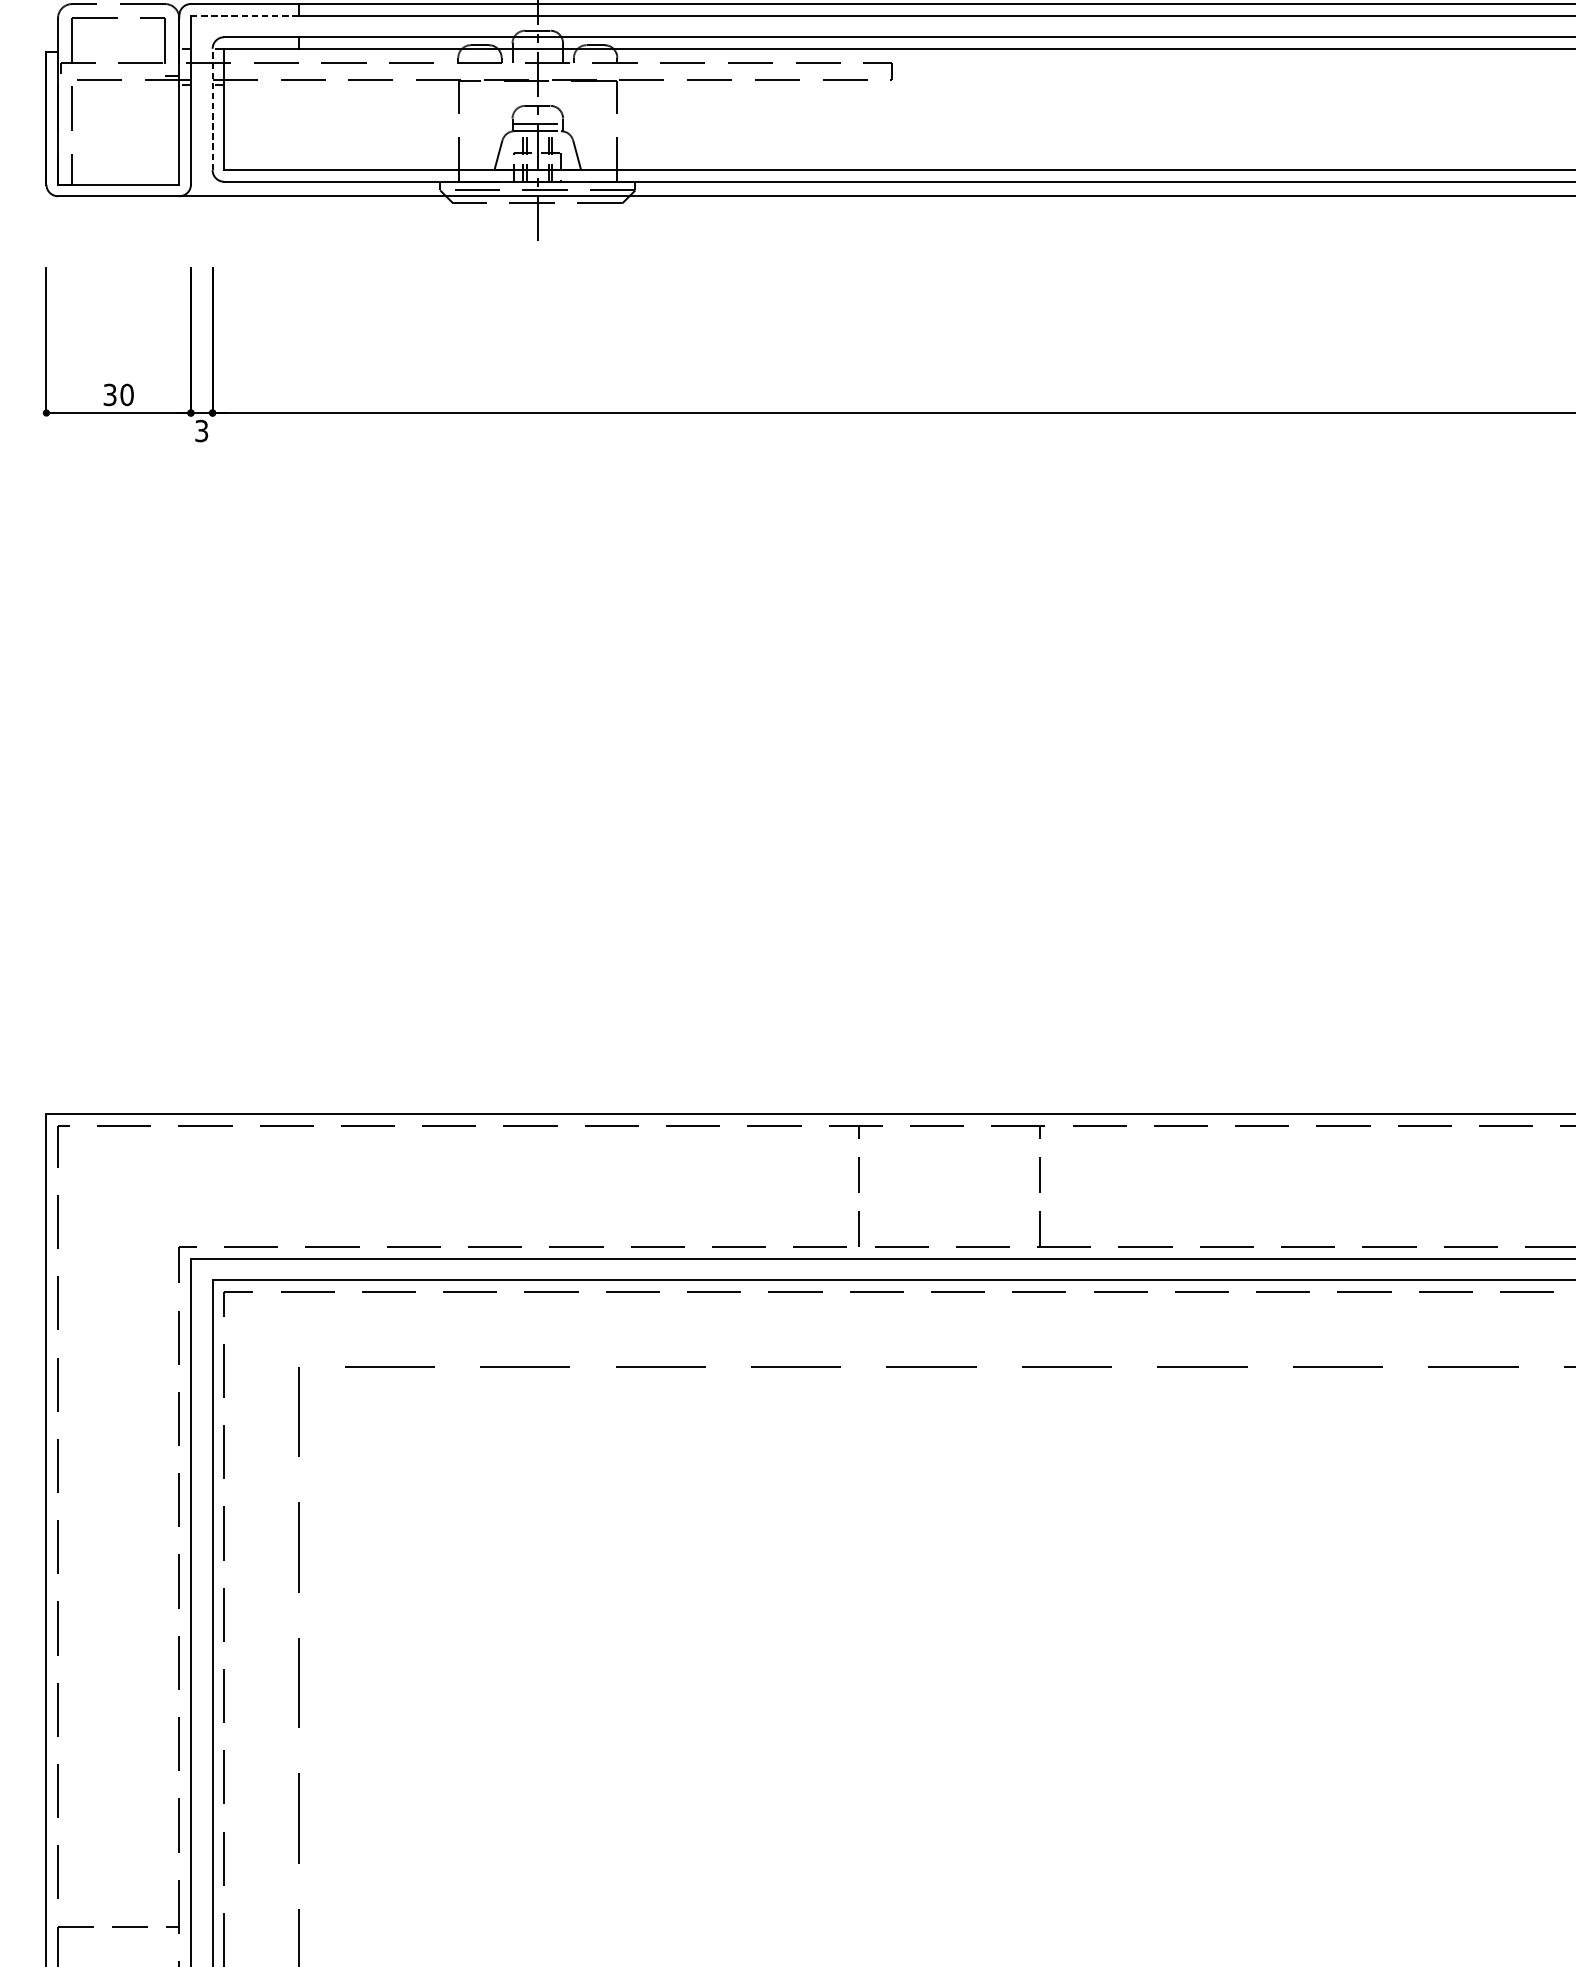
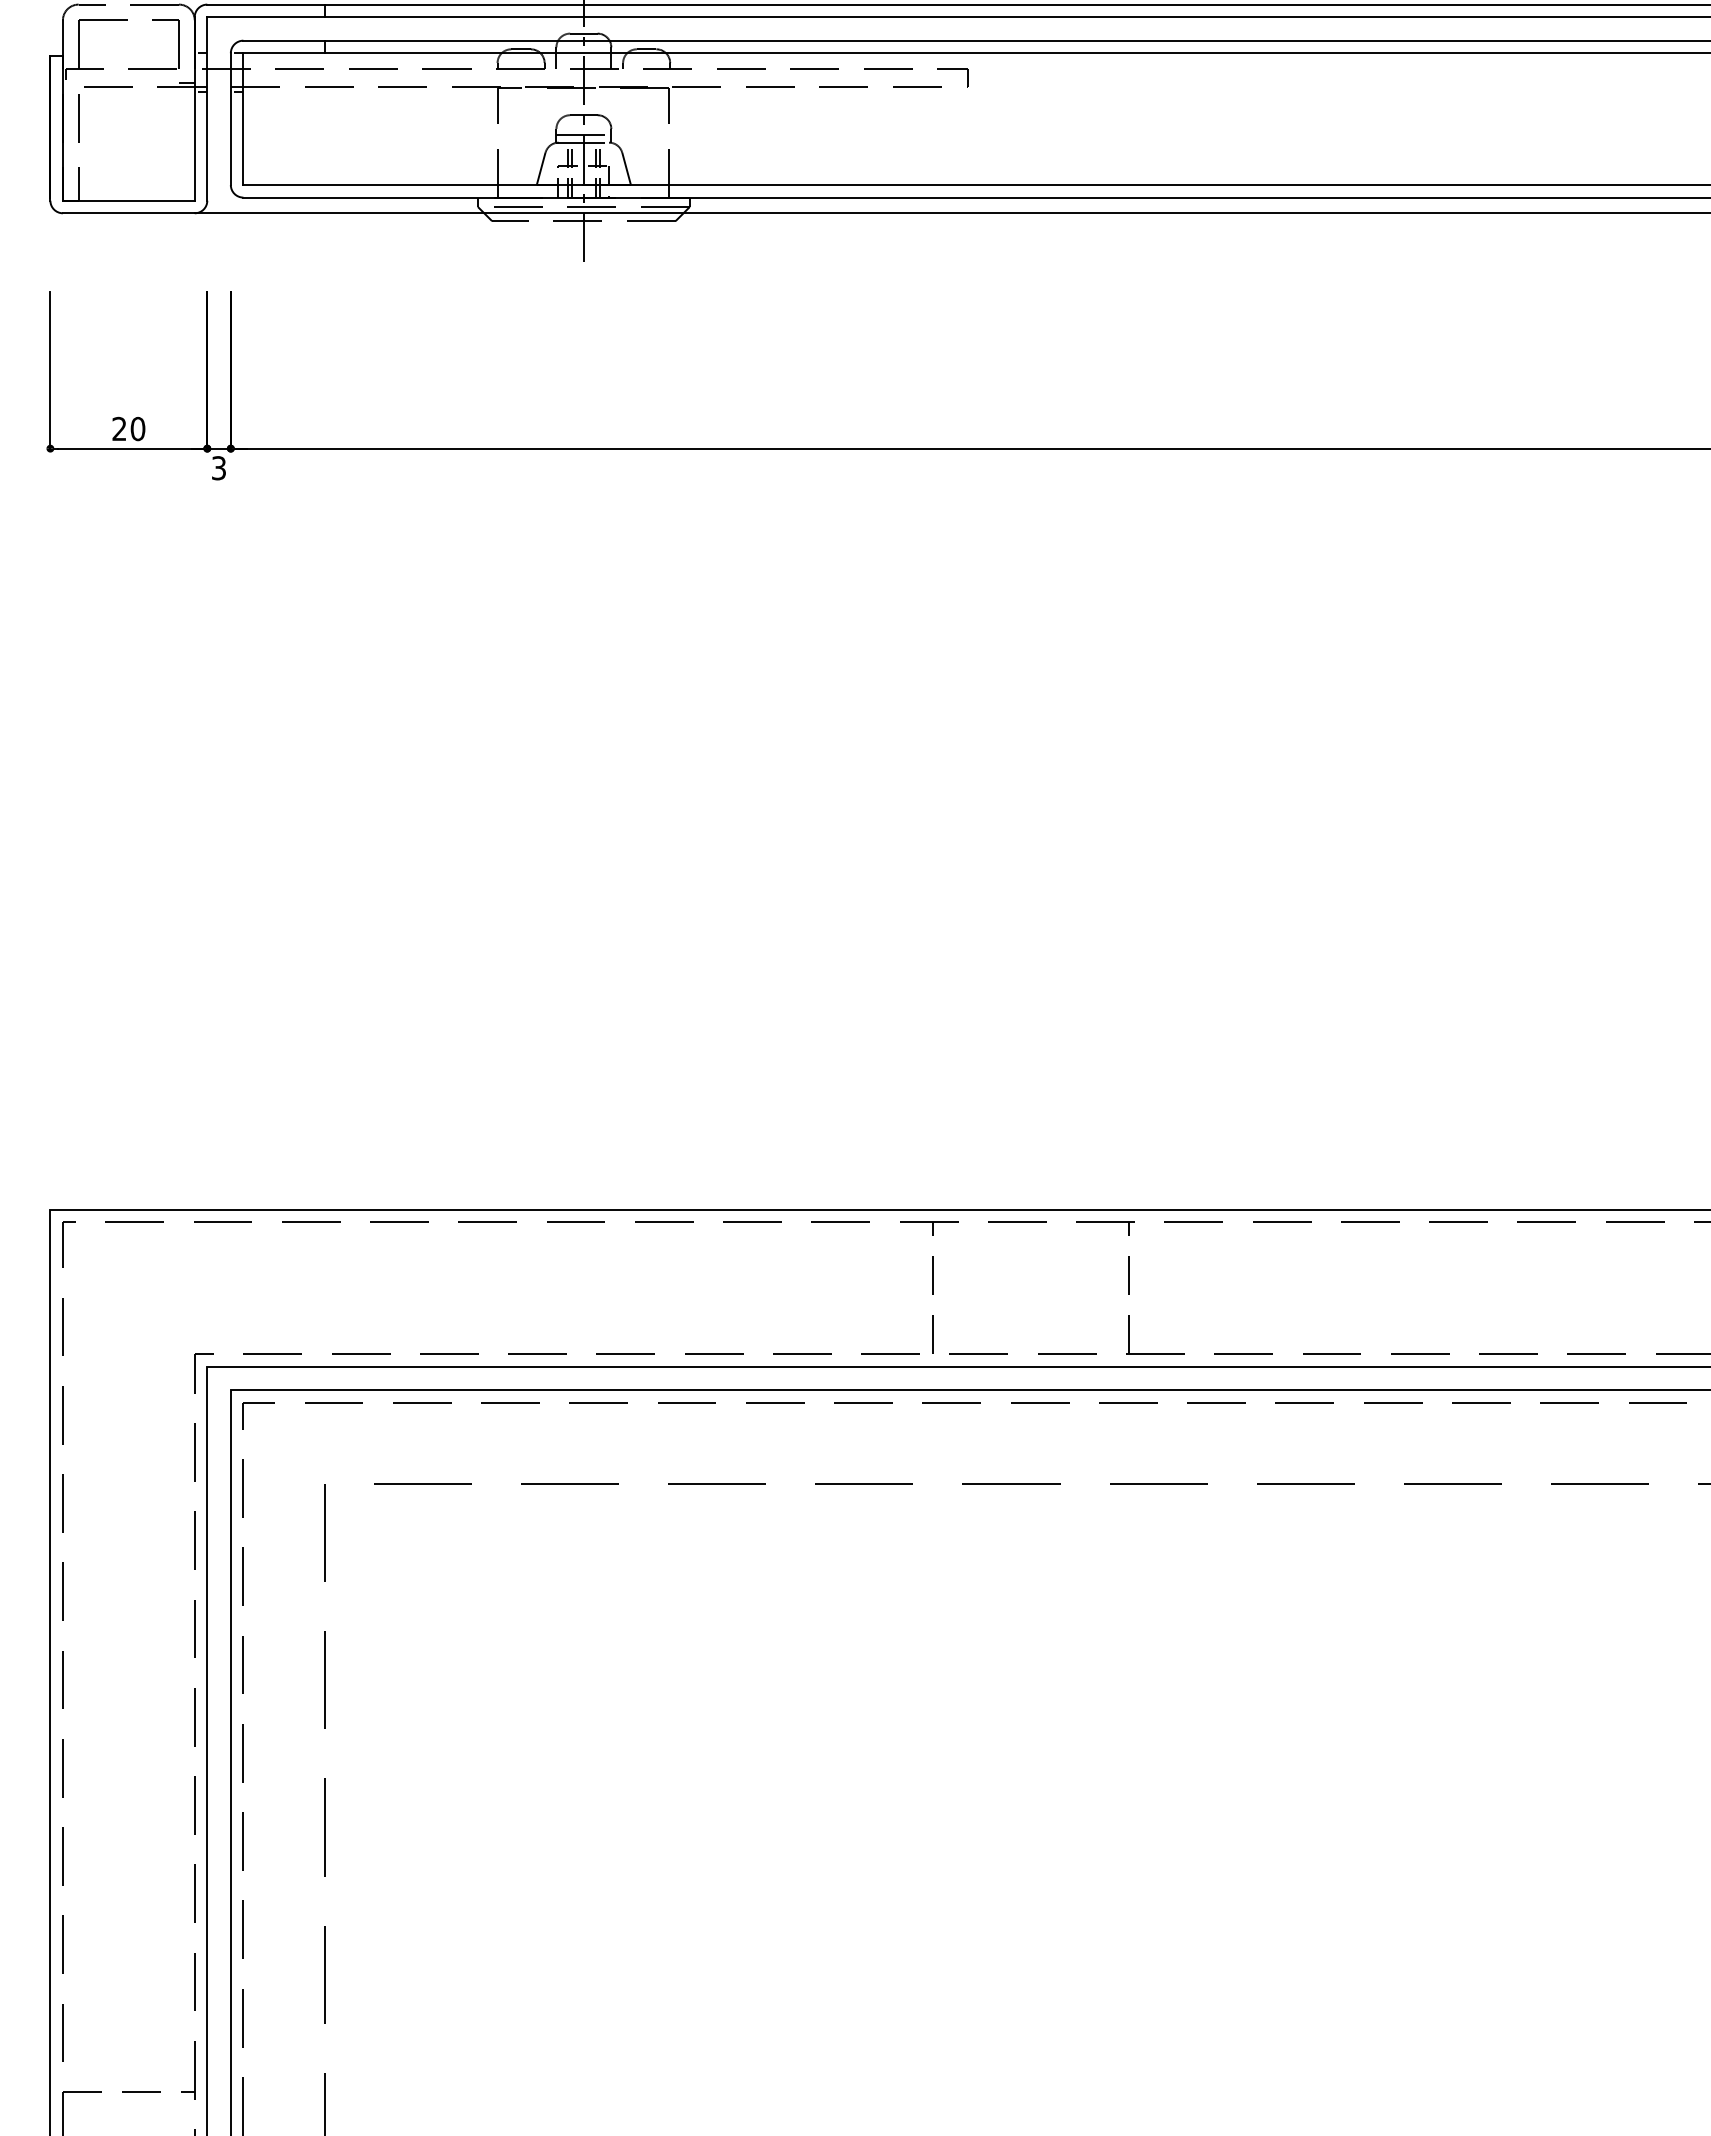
line: (245, 15) -> (266, 17), dashed -> solid
line: (212, 109) -> (230, 119), dashed -> solid
text: (110, 395) -> (119, 429), 30 -> 20

